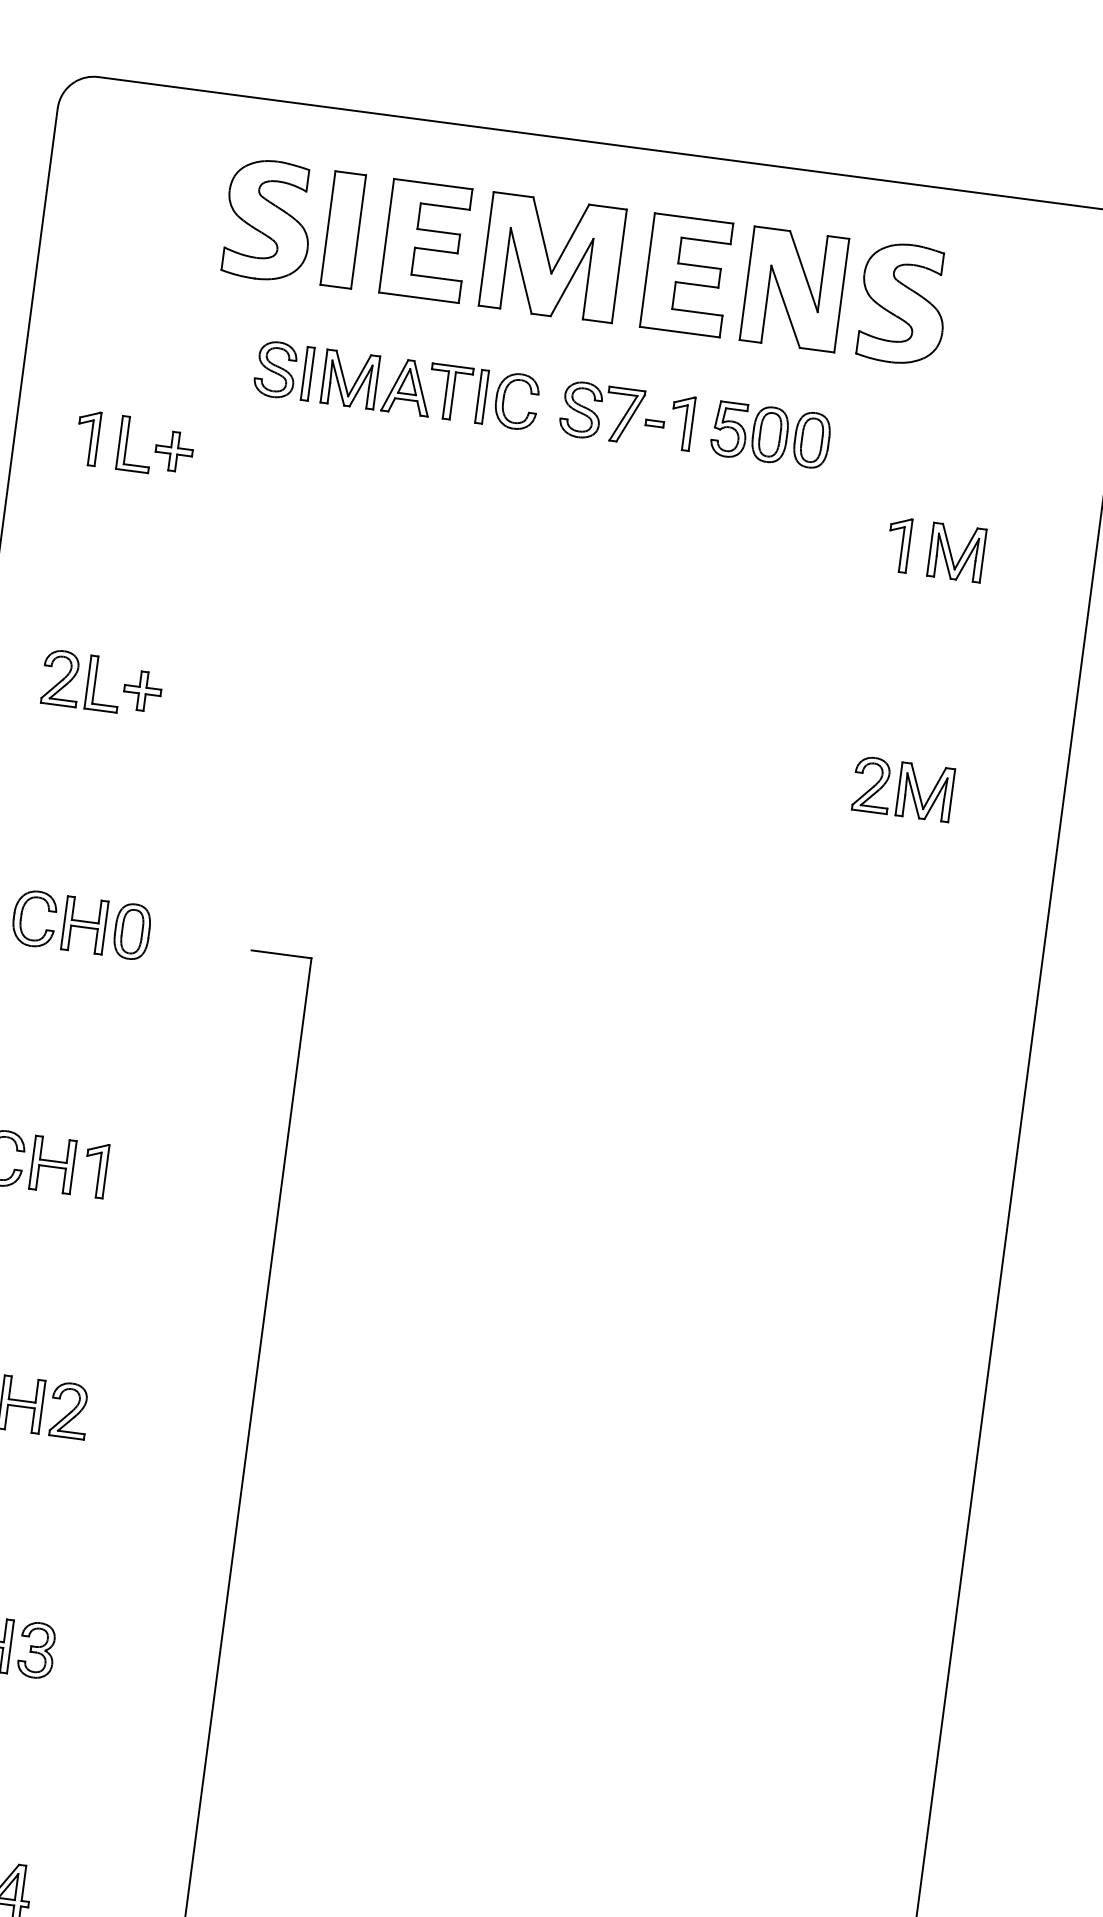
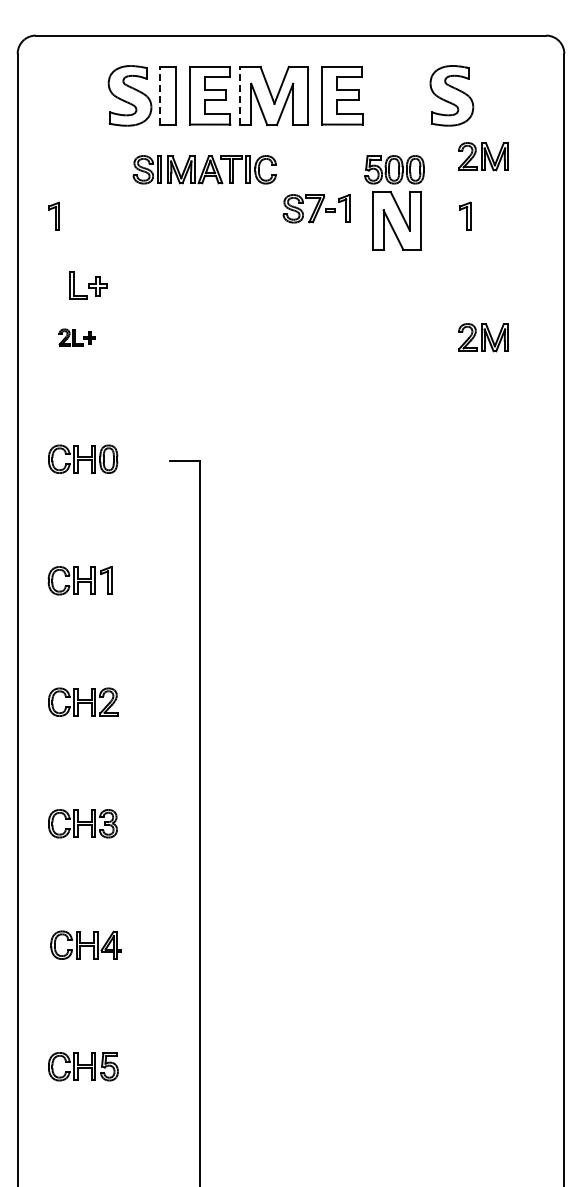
line: (328, 227) -> (160, 95), solid -> dashed
line: (486, 248) -> (240, 95), solid -> dashed
part: (794, 288) -> (396, 220), moved
part: (626, 415) -> (316, 208), moved
part: (949, 431) -> (483, 156), added
part: (155, 447) -> (88, 285), moved
part: (956, 550) -> (494, 215), removed
part: (100, 683) -> (76, 337), size x0.6

